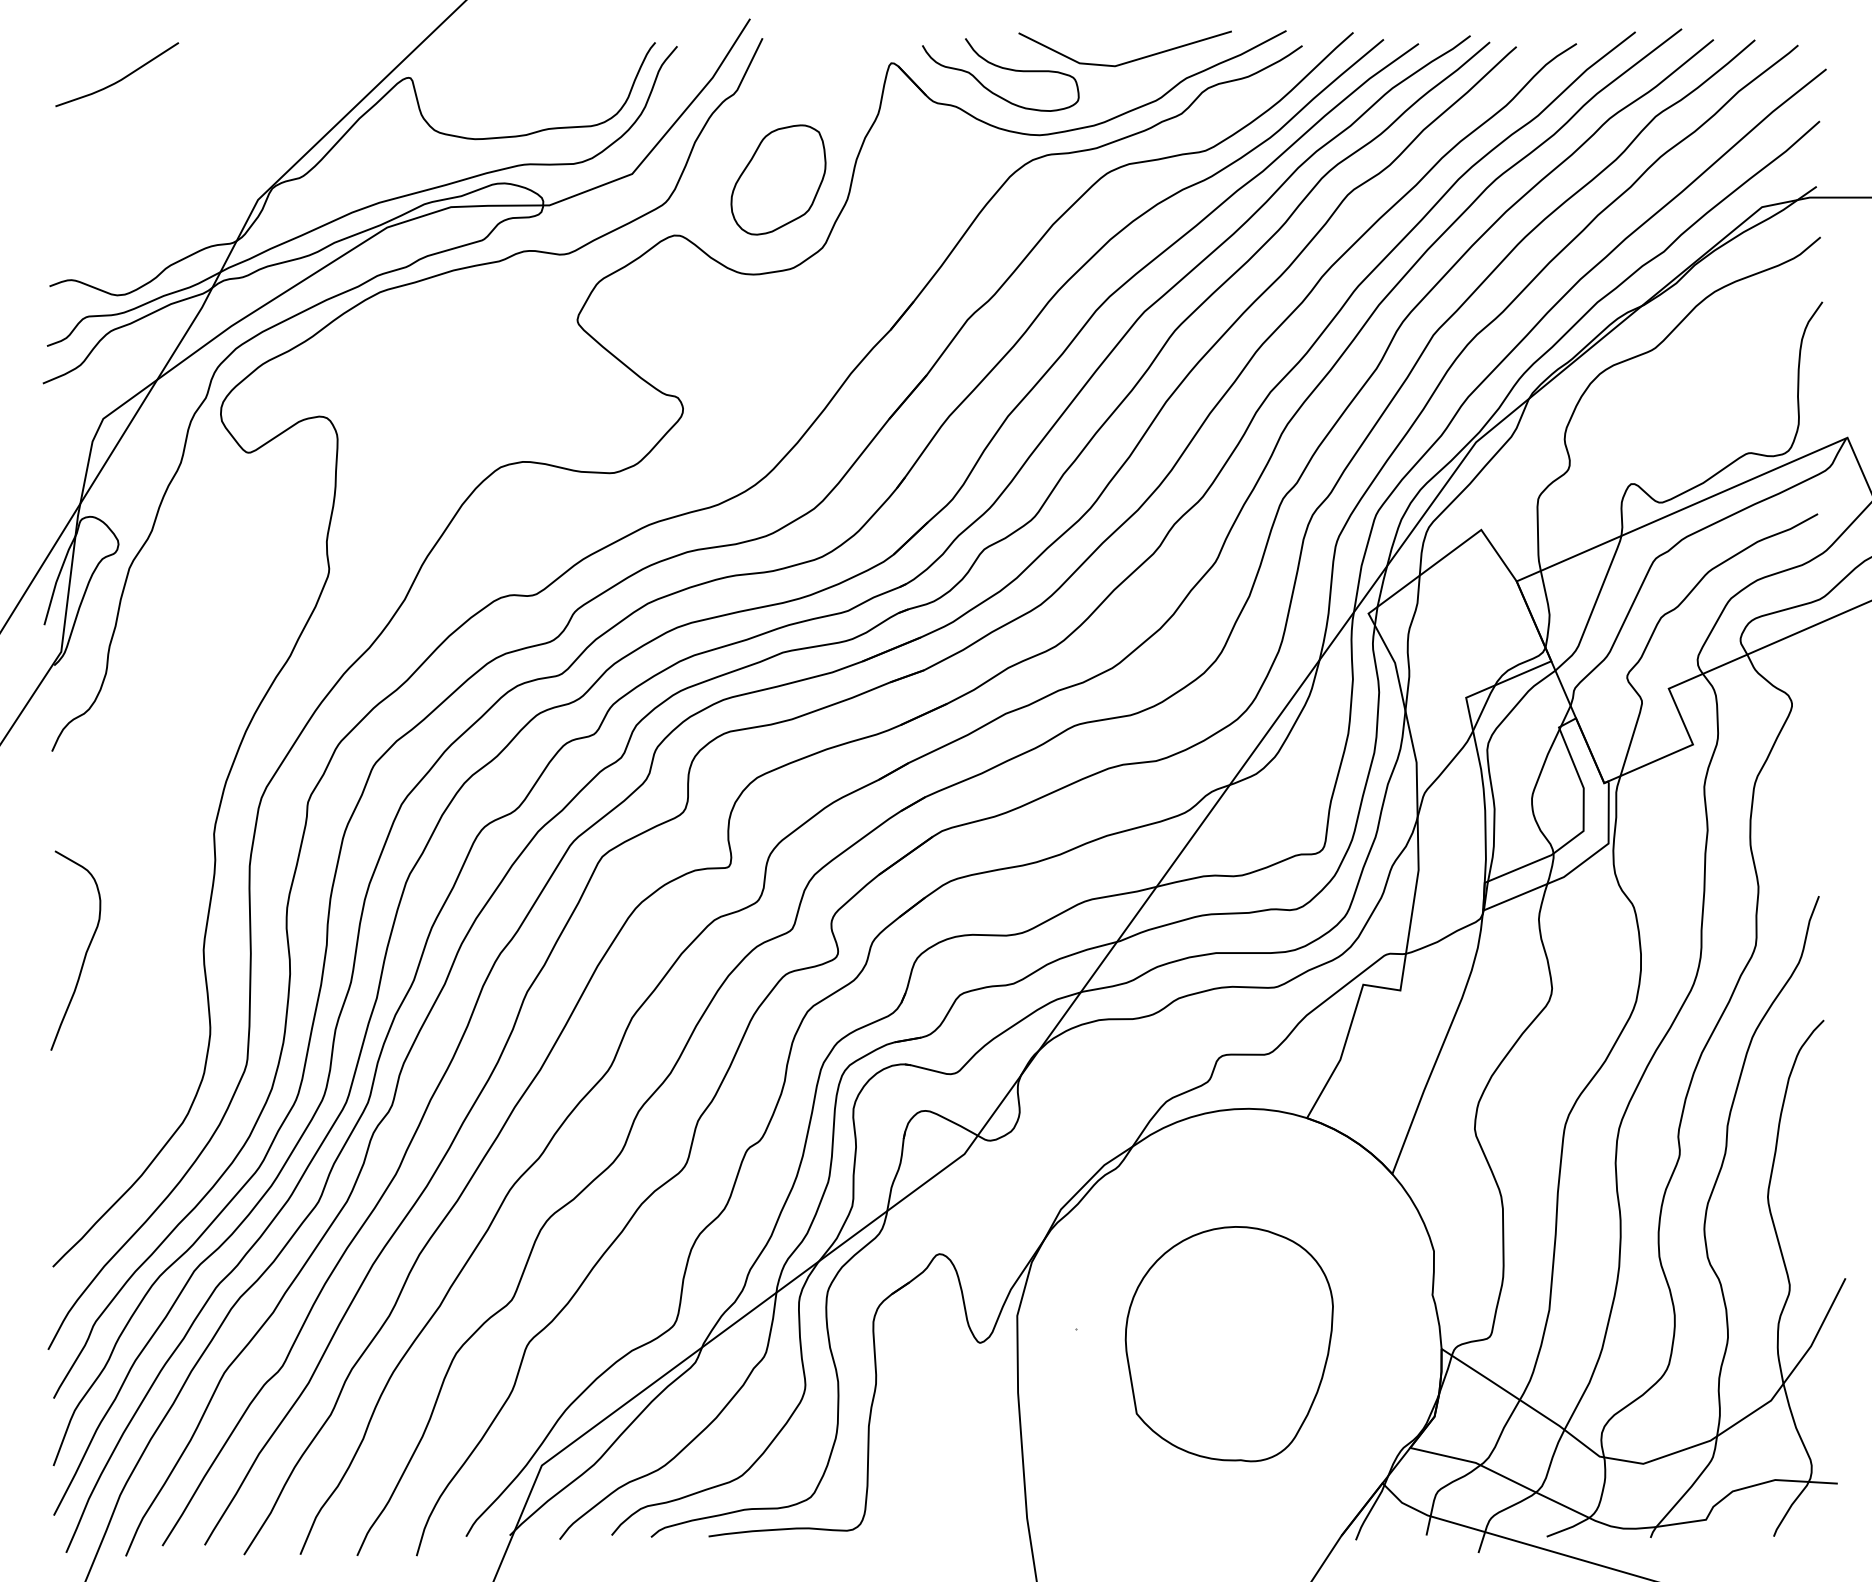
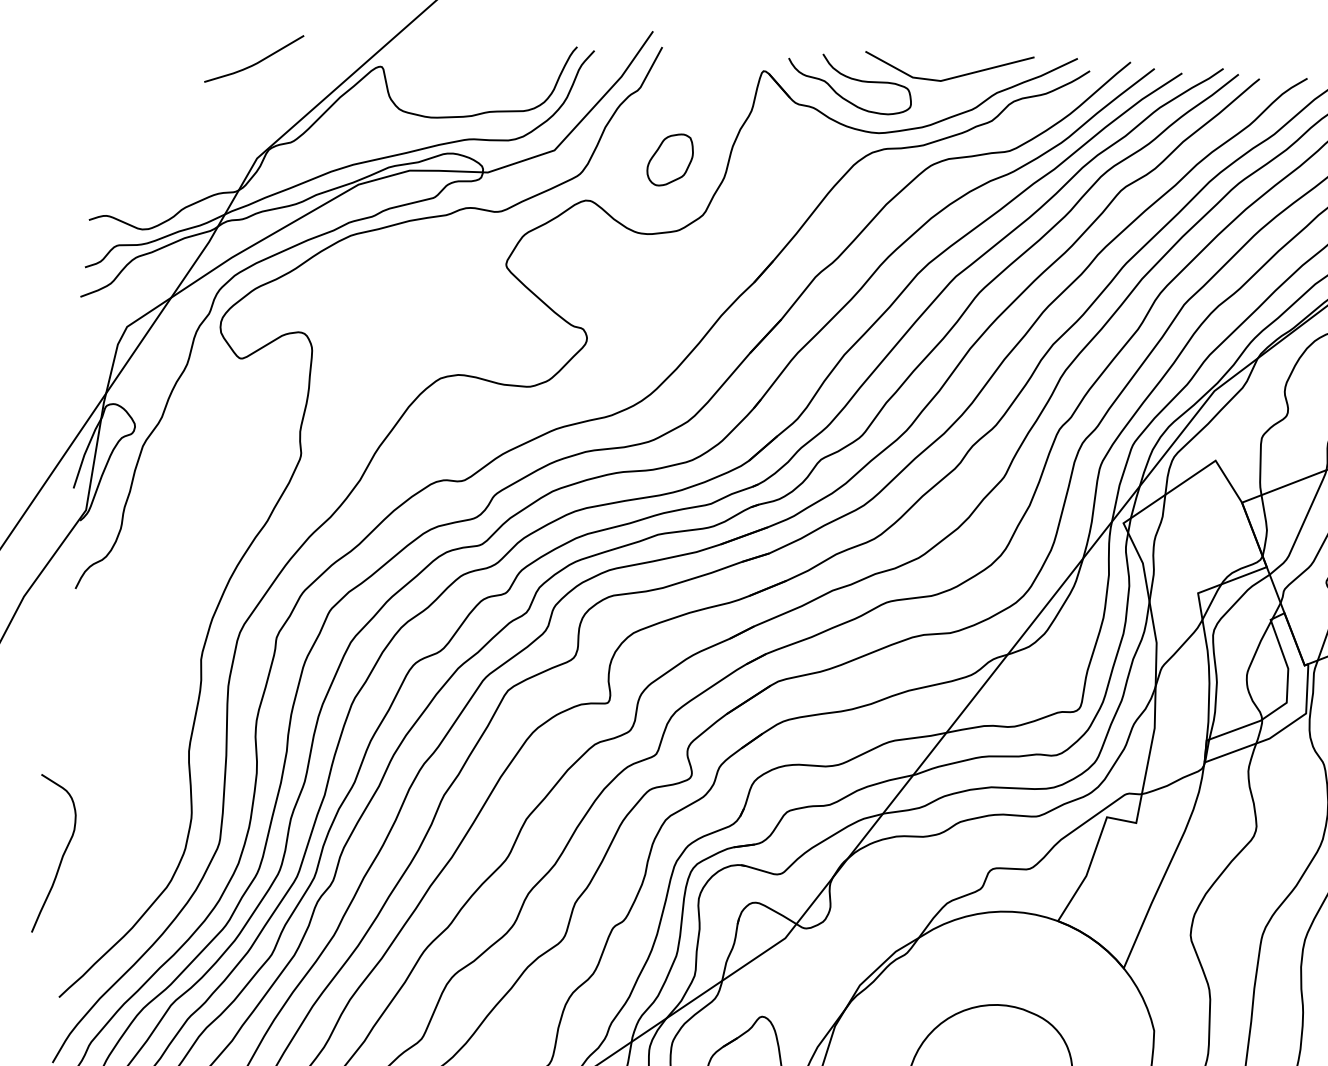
curve: (119, 79) -> (255, 62), moved
part: (778, 179) -> (670, 159), size x0.6
curve: (85, 952) -> (62, 855), moved

